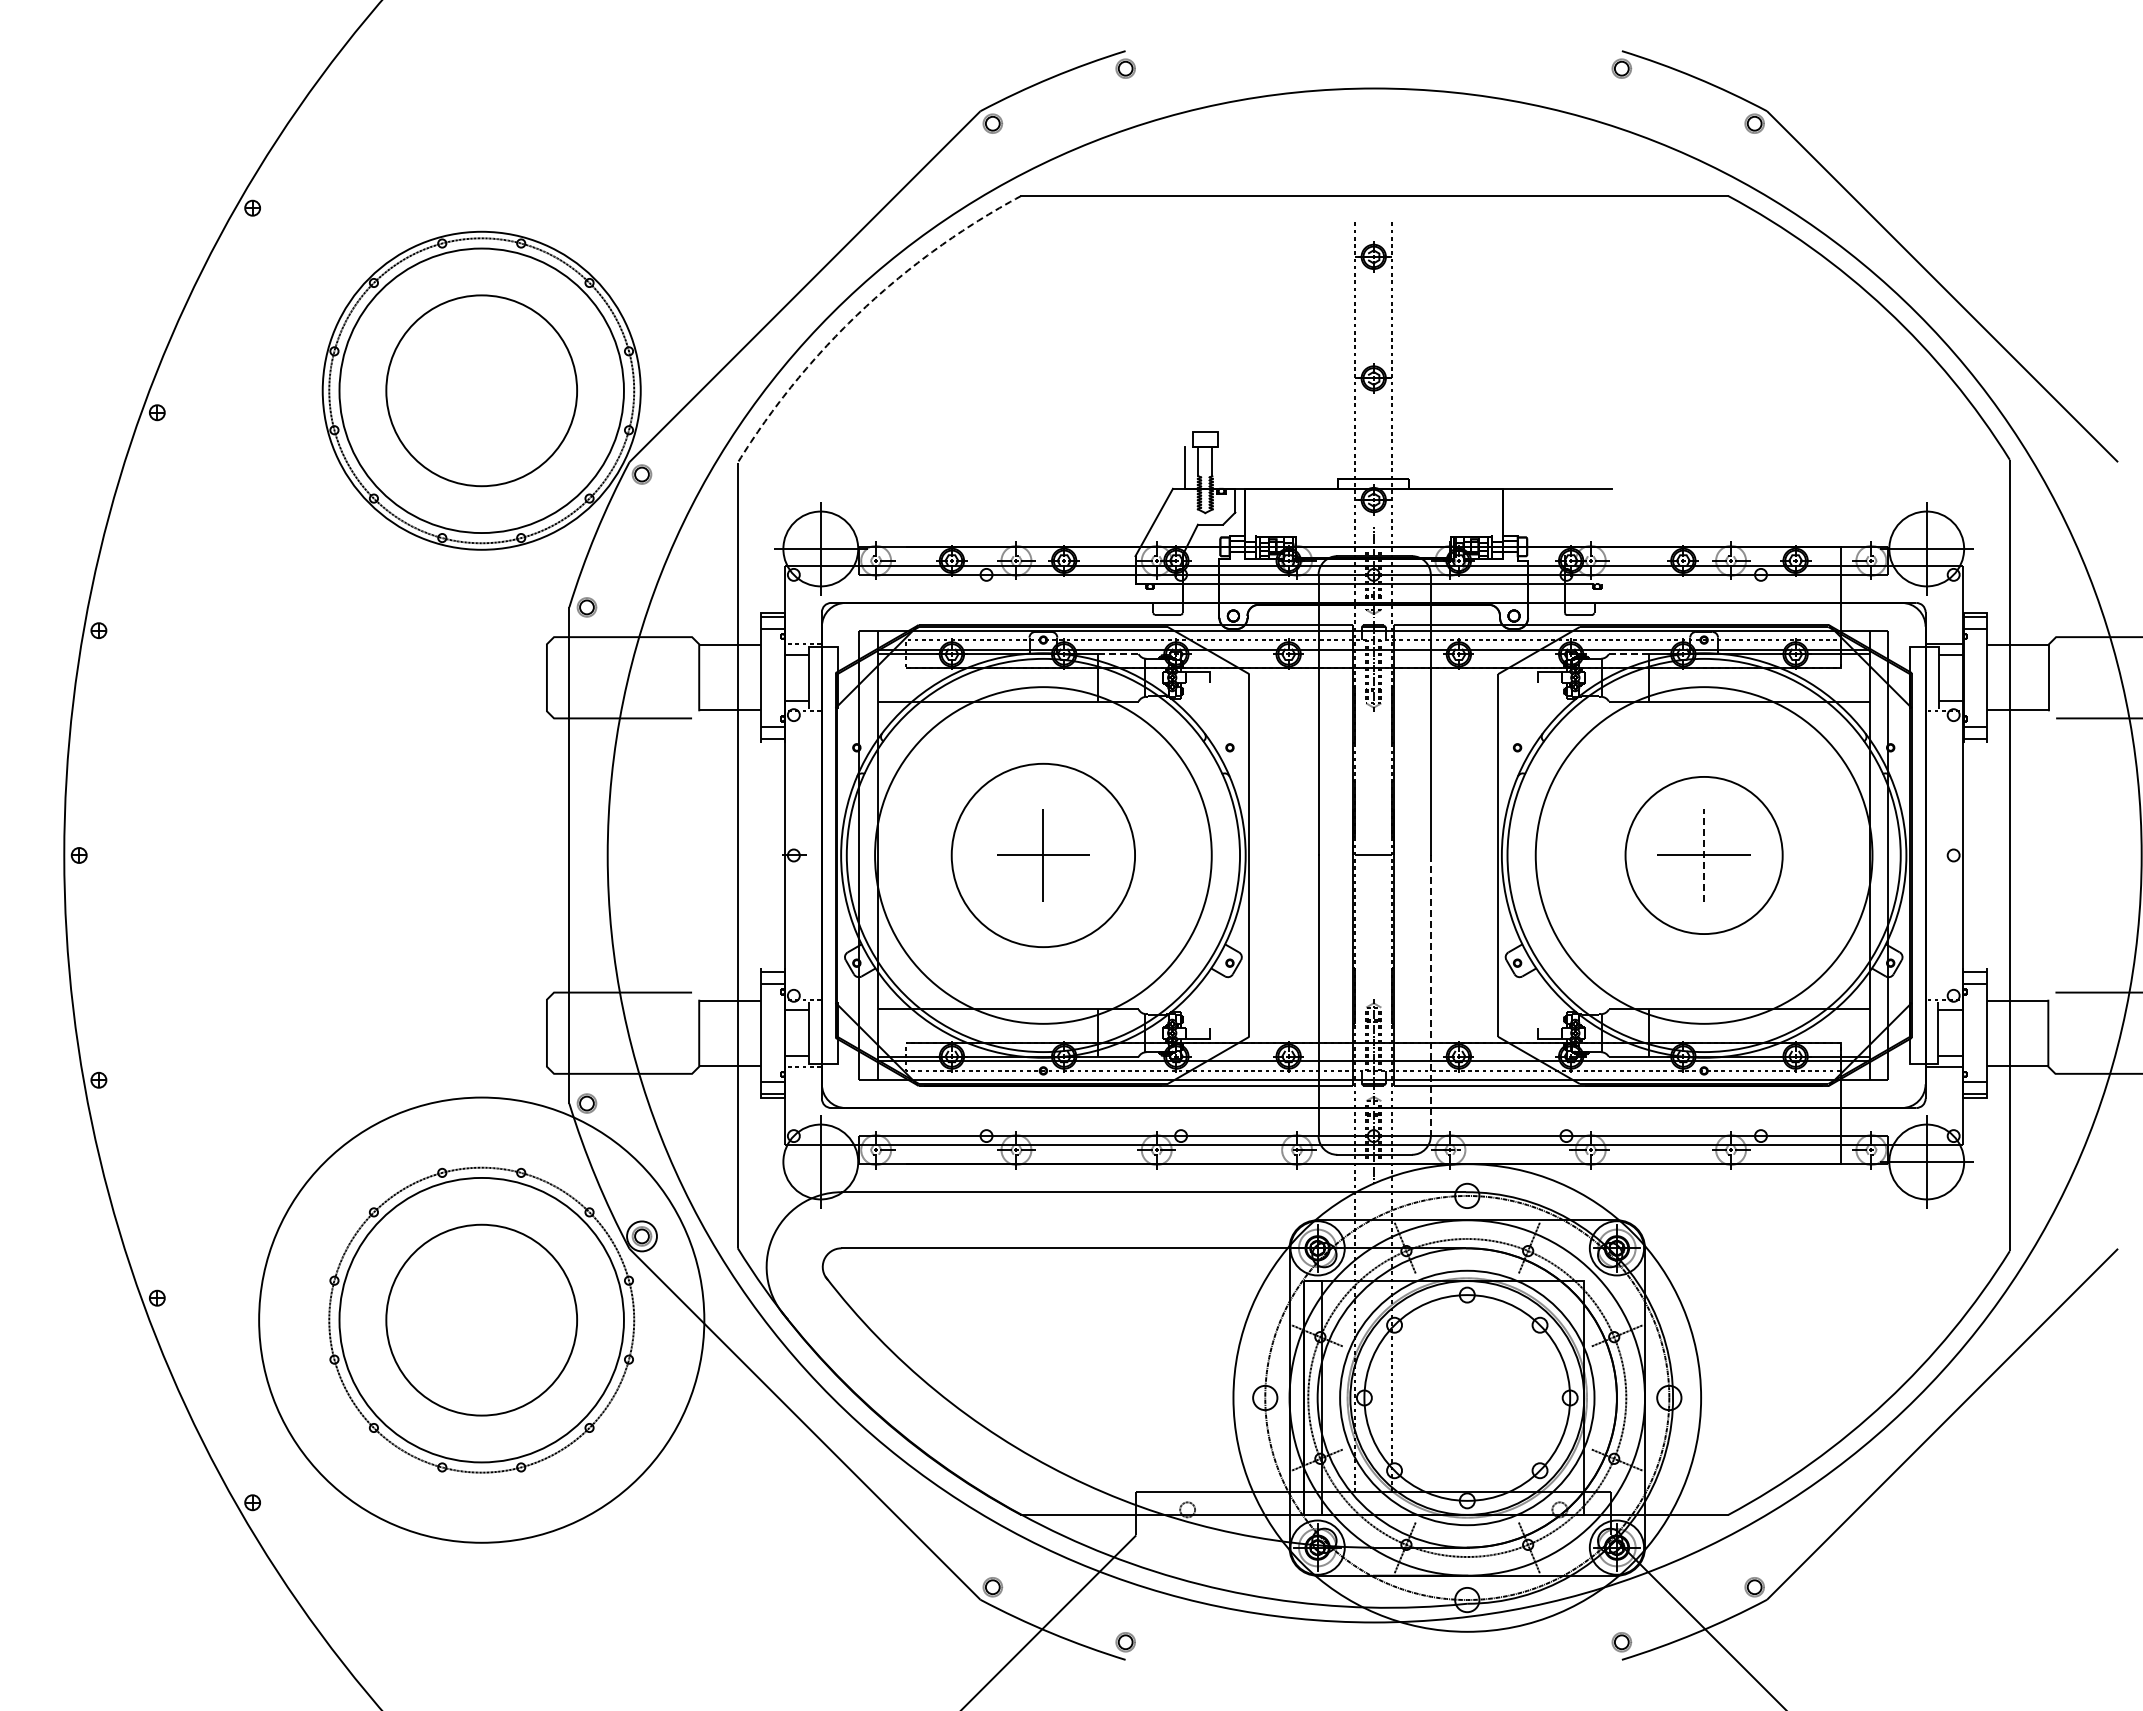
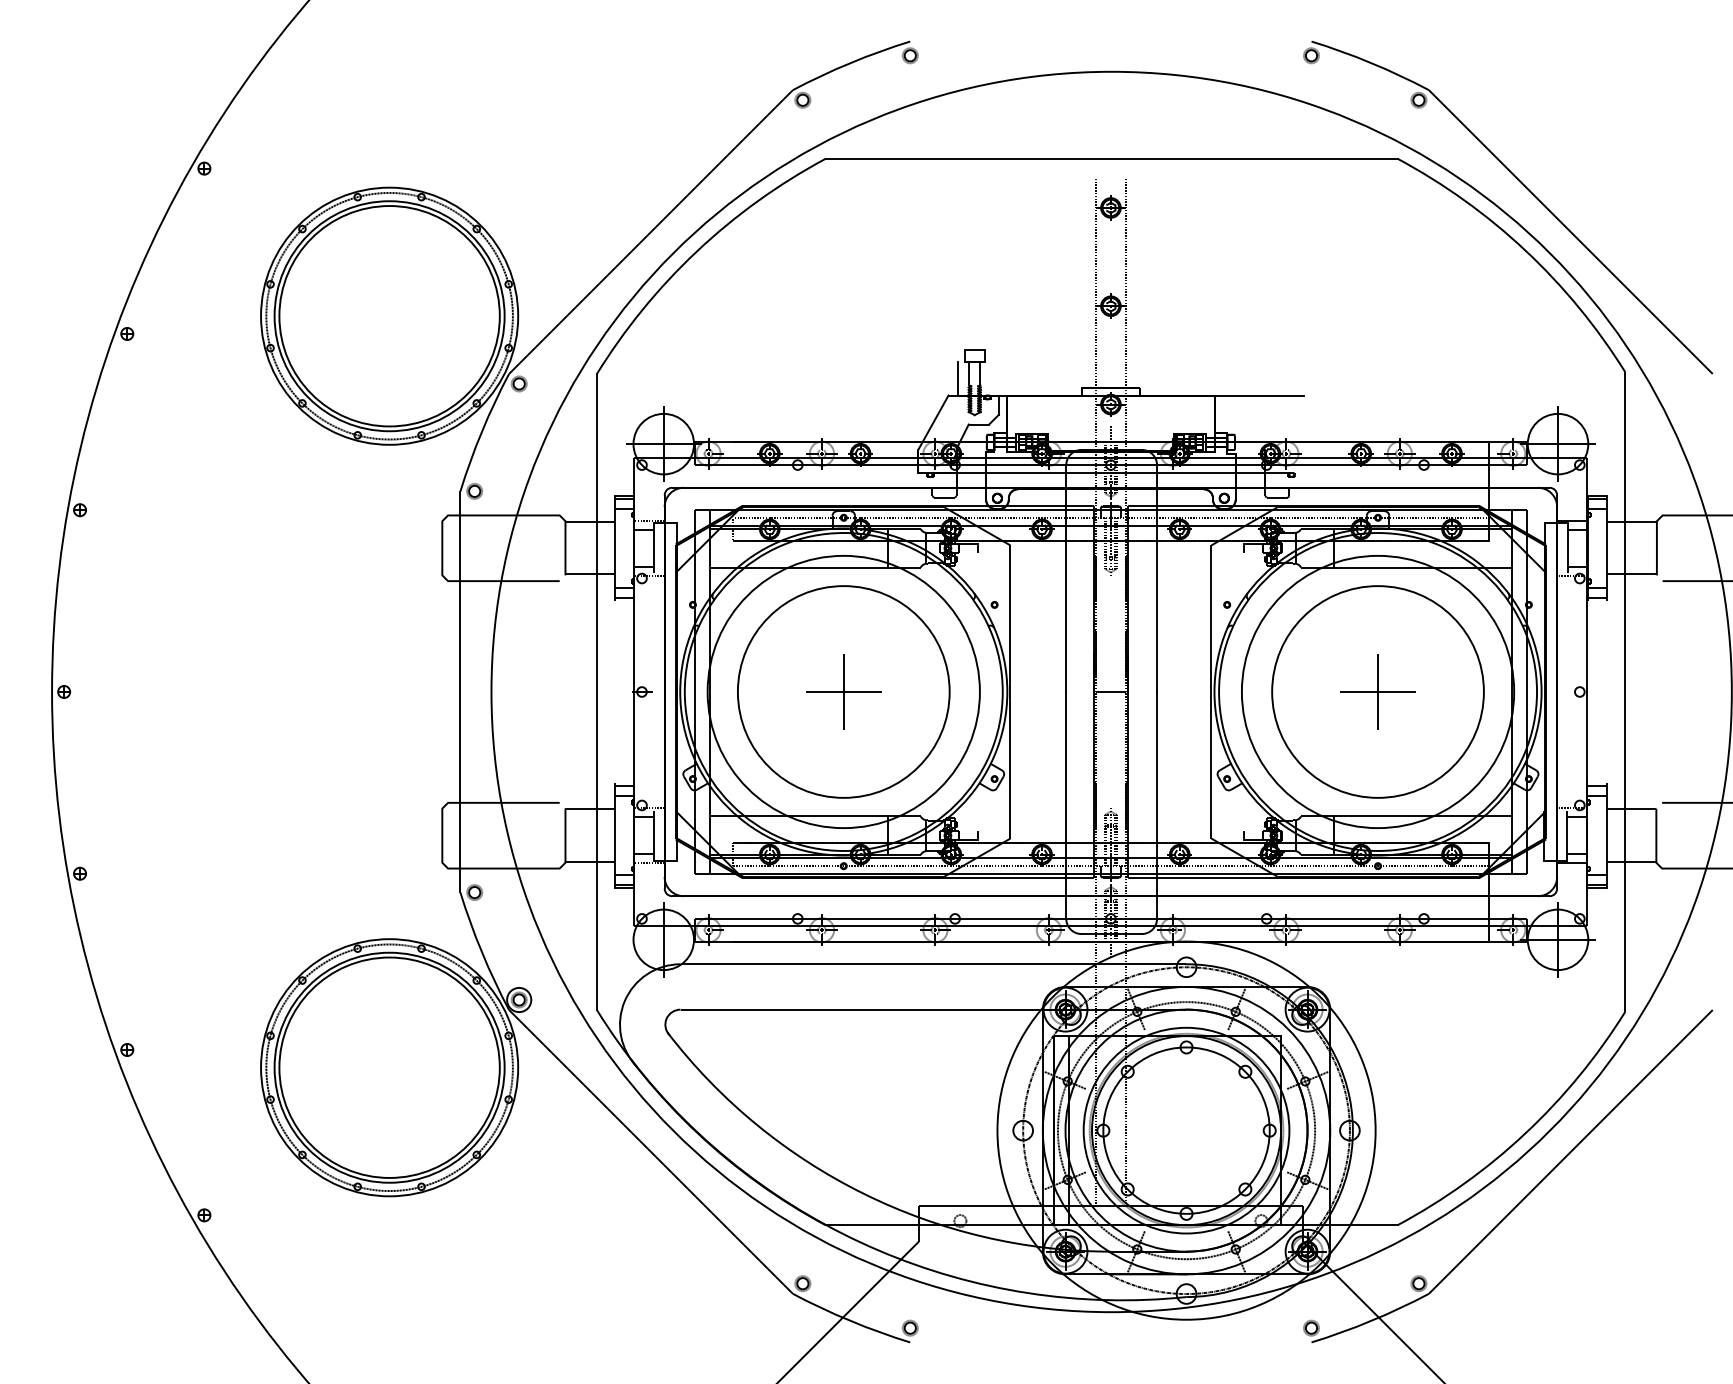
arc: (861, 310) -> (696, 251), dashed -> solid
circle: (481, 390) -> (389, 316), size x1.43
line: (1118, 654) -> (904, 529), dashed -> solid
line: (1628, 654) -> (1316, 529), dashed -> solid
circle: (1043, 855) -> (843, 692), size x1.43
circle: (1704, 855) -> (1378, 692), size x1.67
line: (1704, 855) -> (1378, 692), dashed -> solid
line: (1430, 996) -> (1156, 806), dashed -> solid
circle: (481, 1319) -> (389, 1067), size x1.43
circle: (481, 1320) -> (389, 1067), size x0.71

